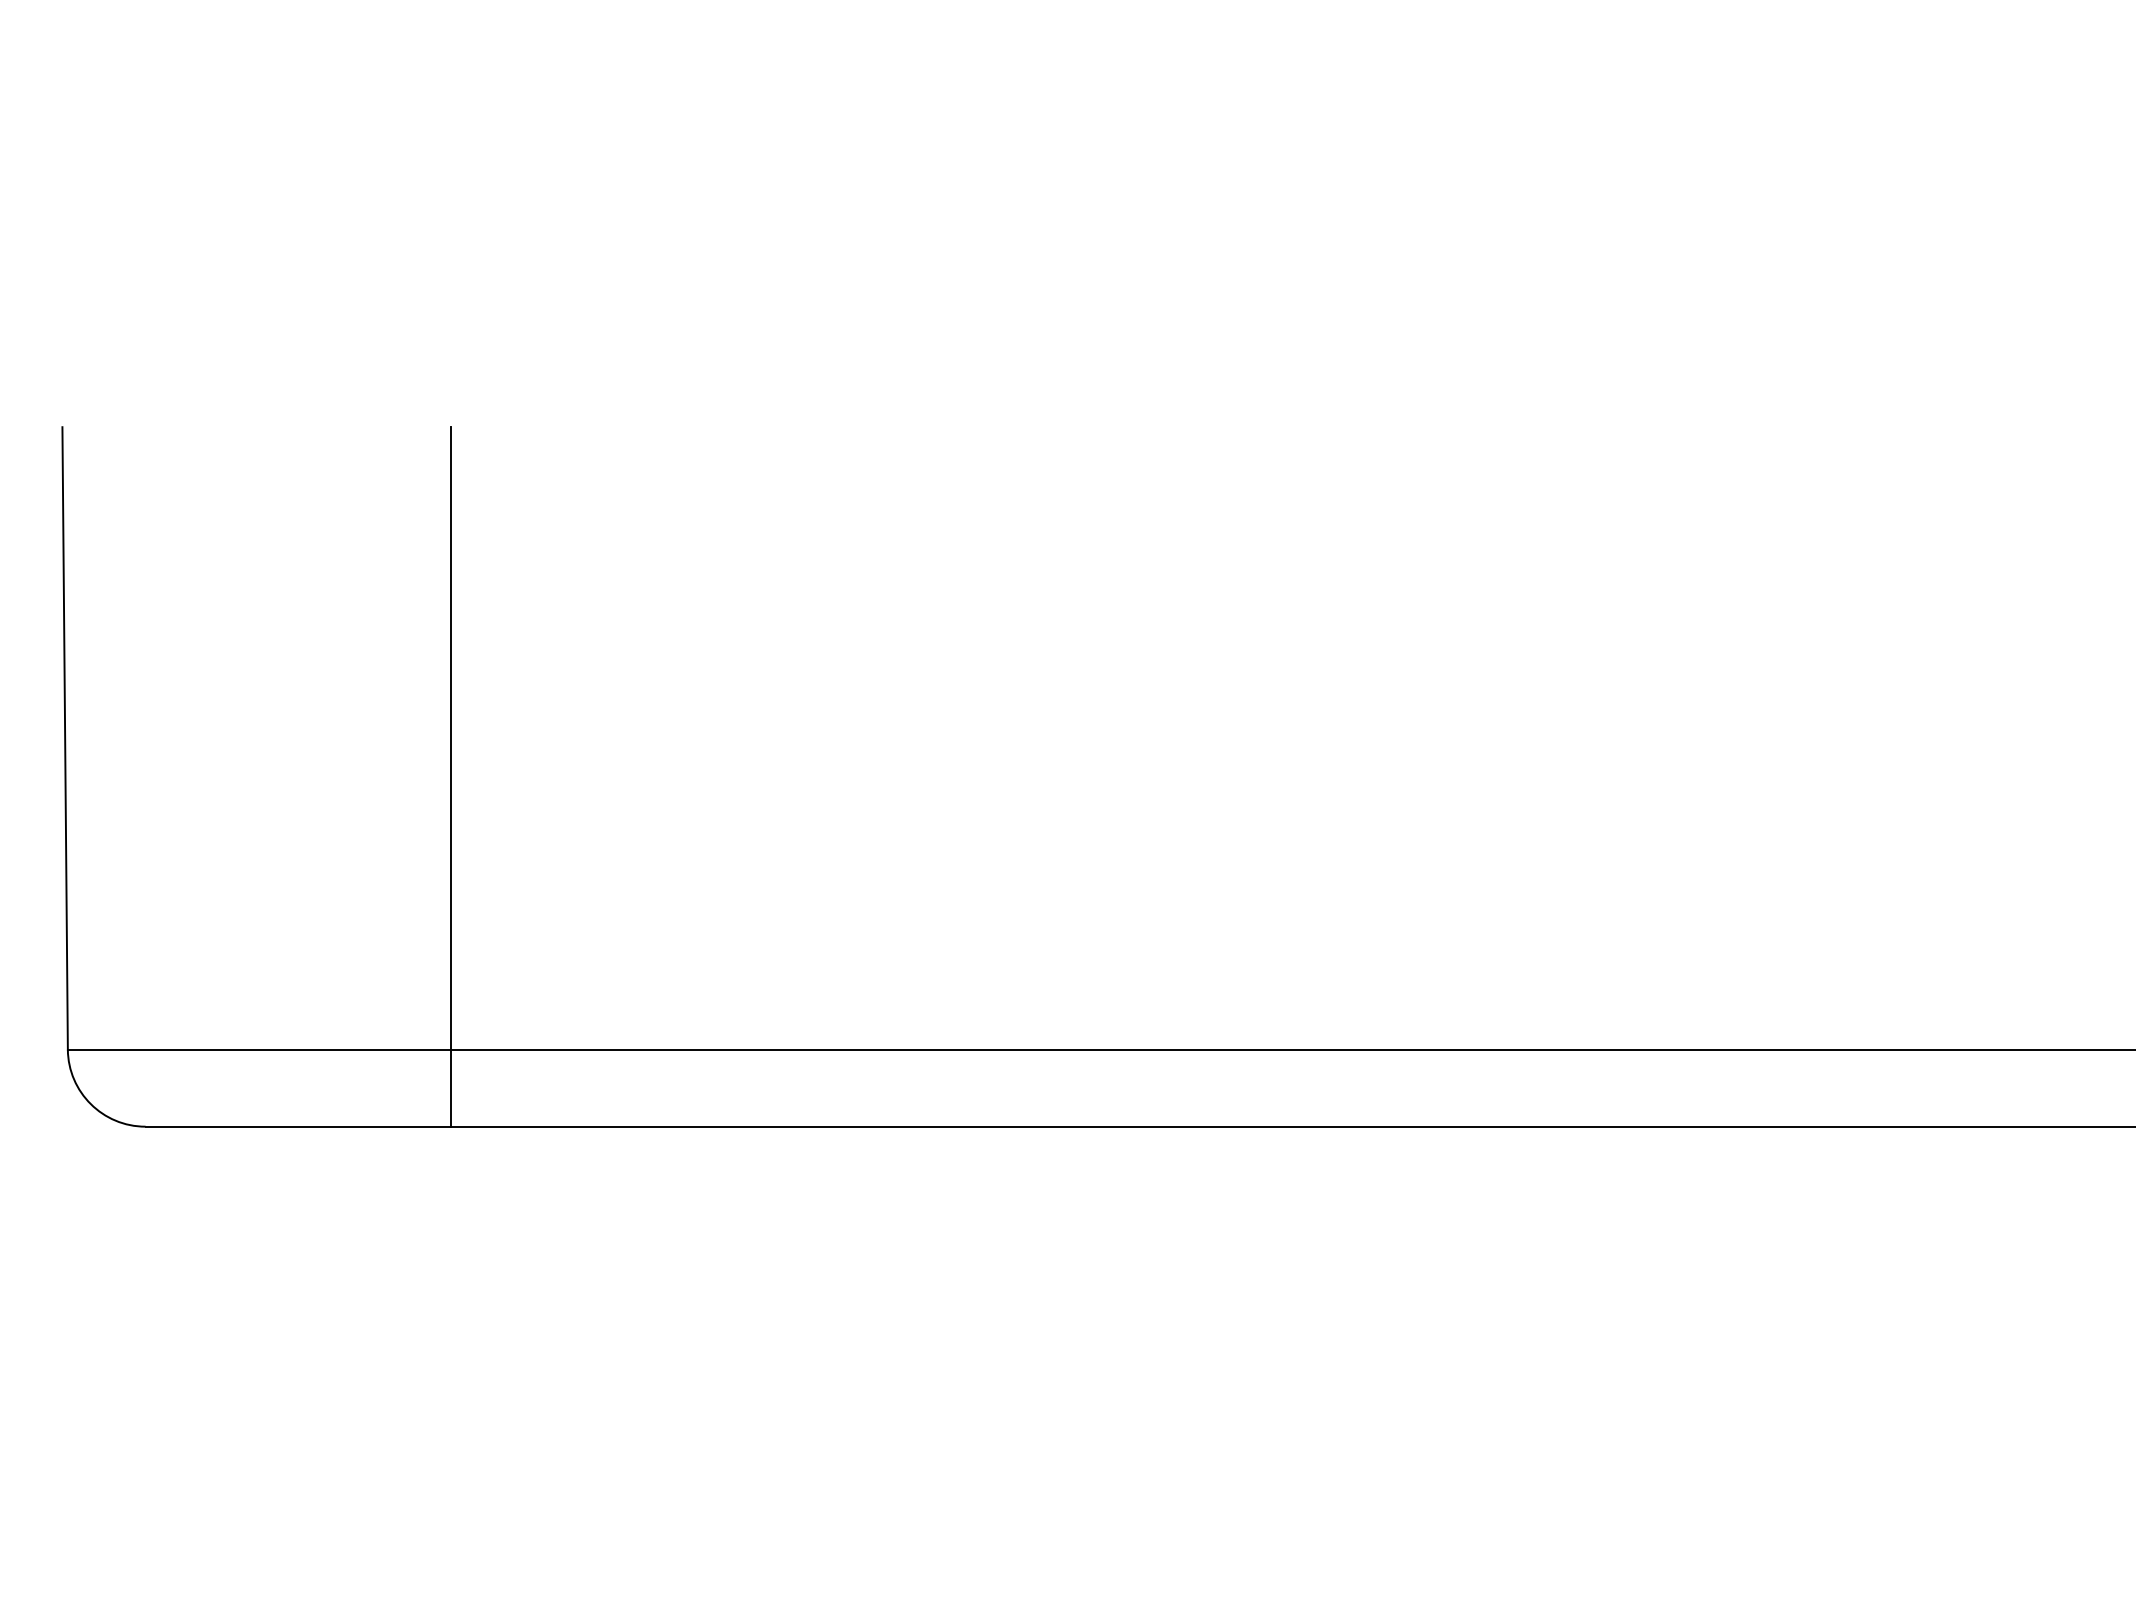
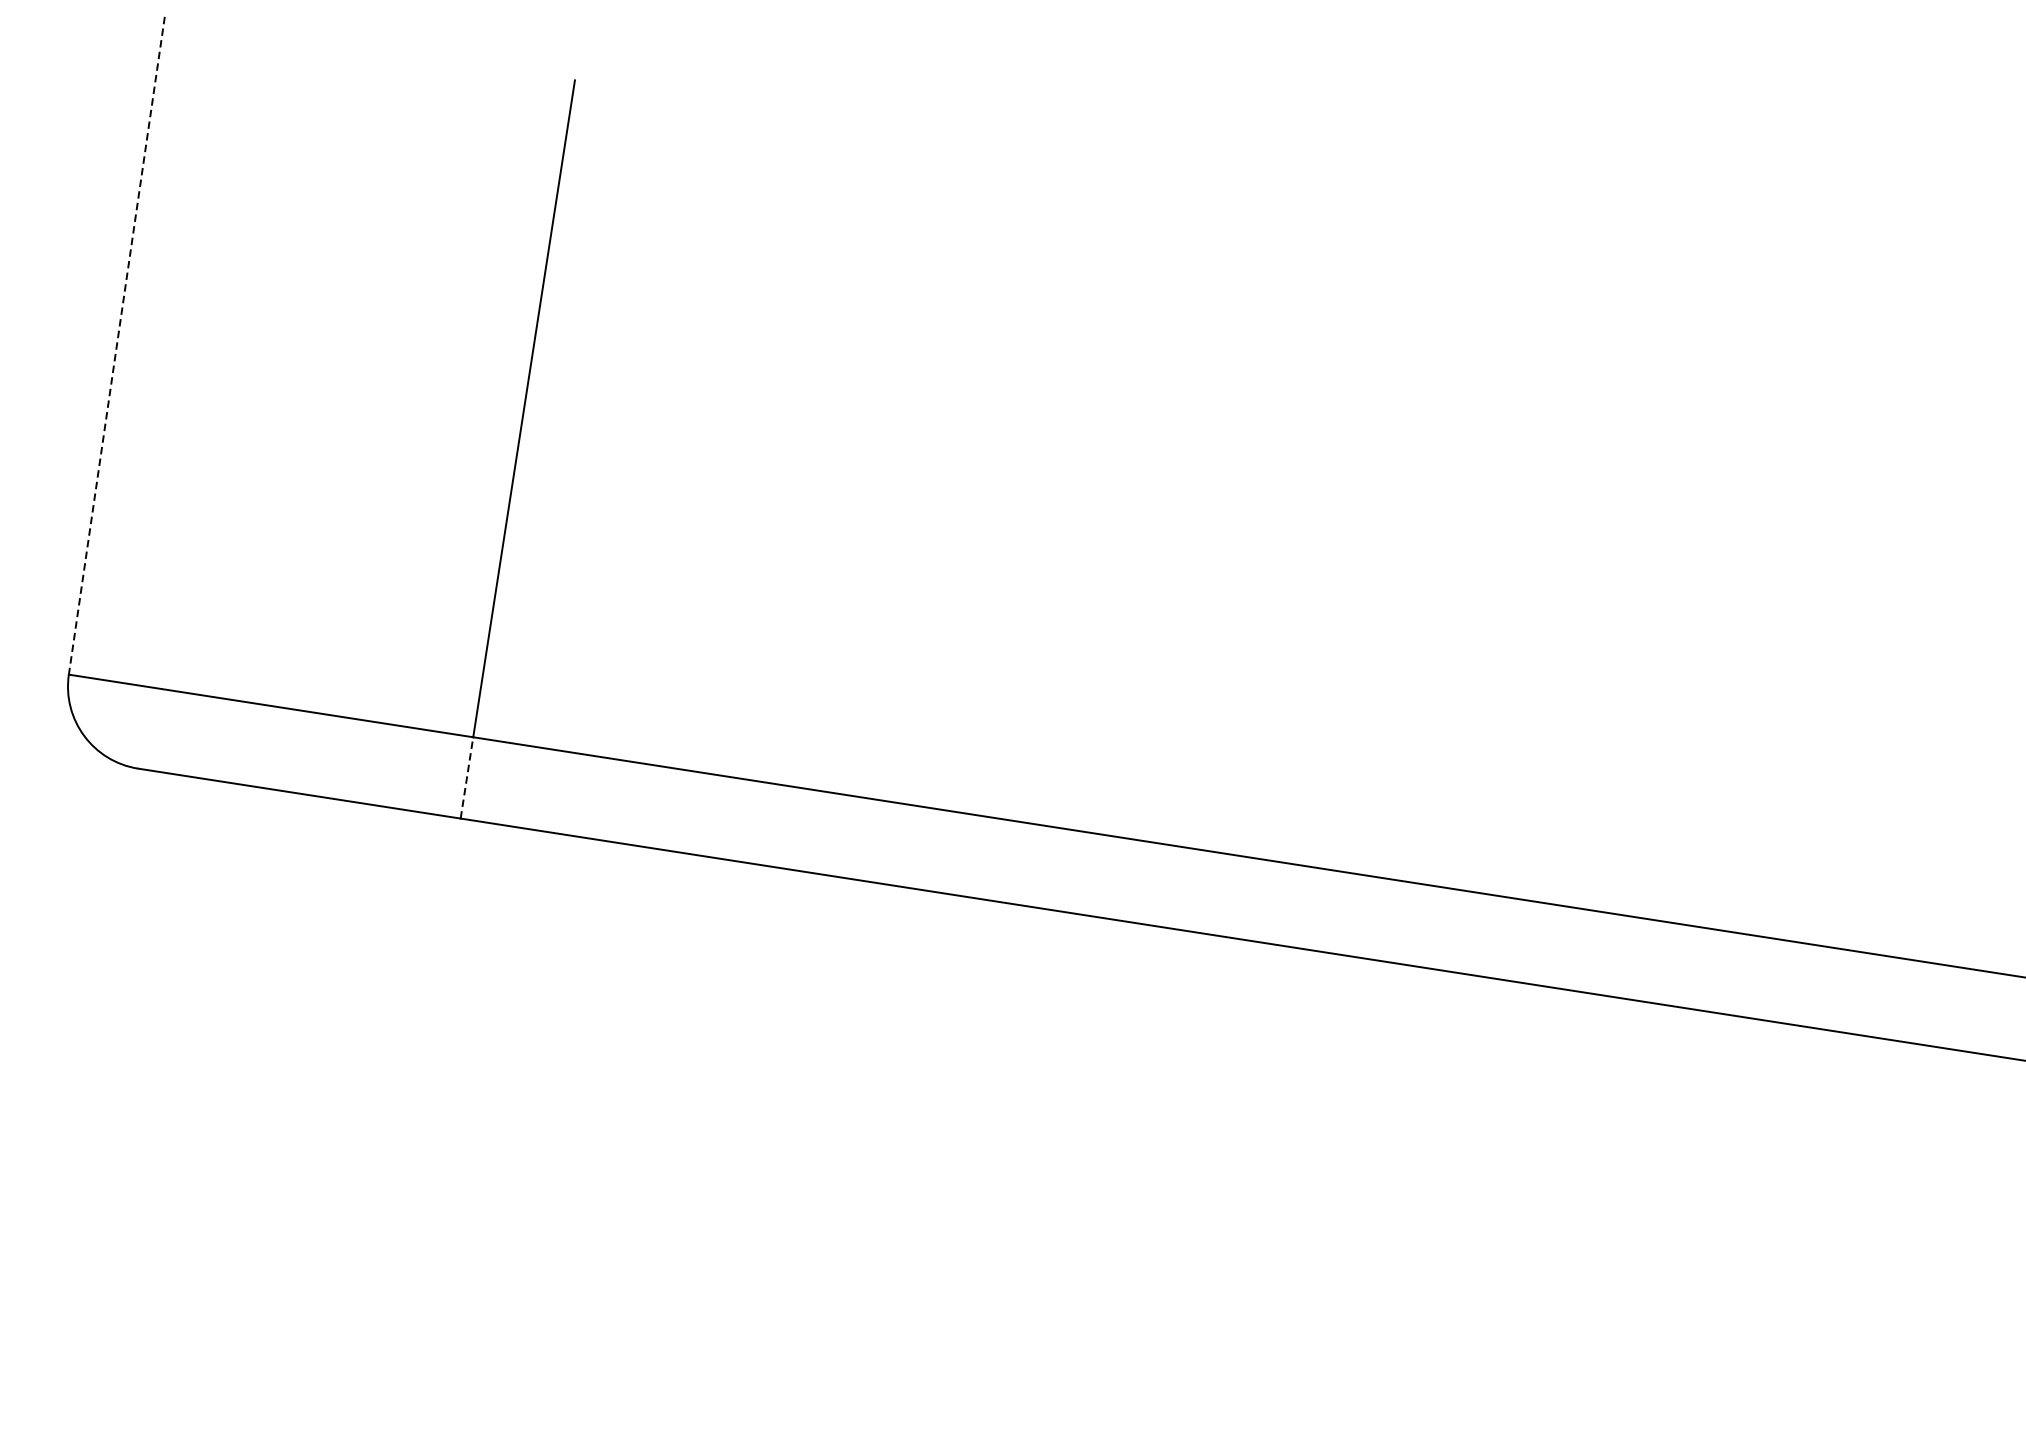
line: (65, 738) -> (117, 345), solid -> dashed
line: (451, 1088) -> (467, 778), solid -> dashed

